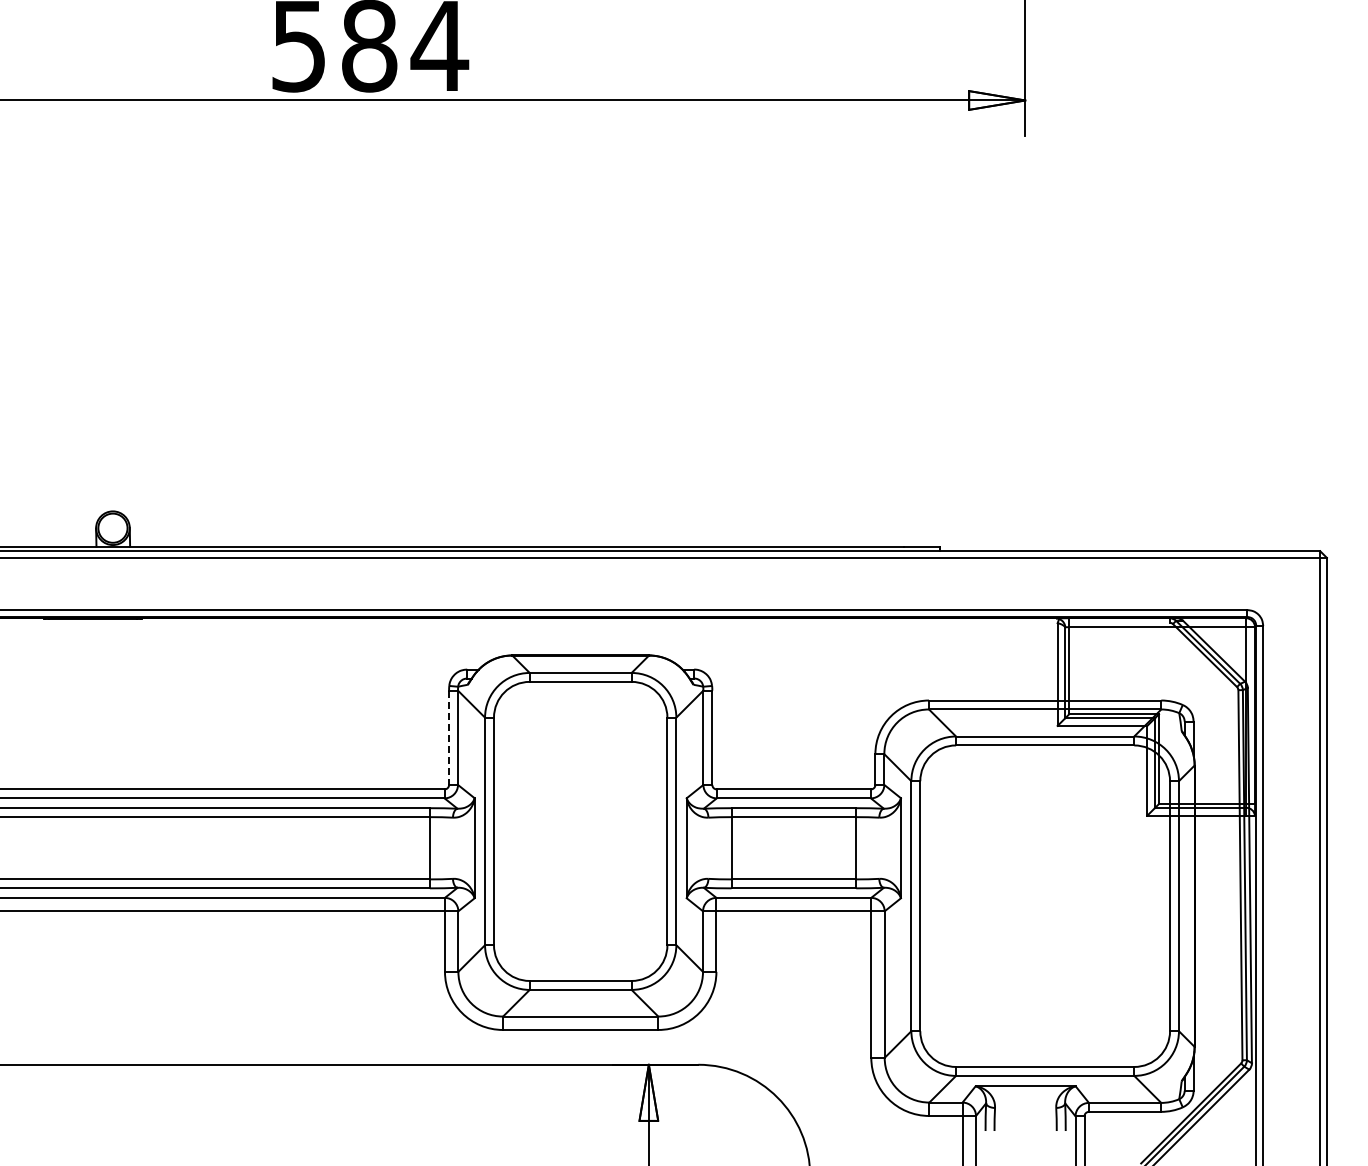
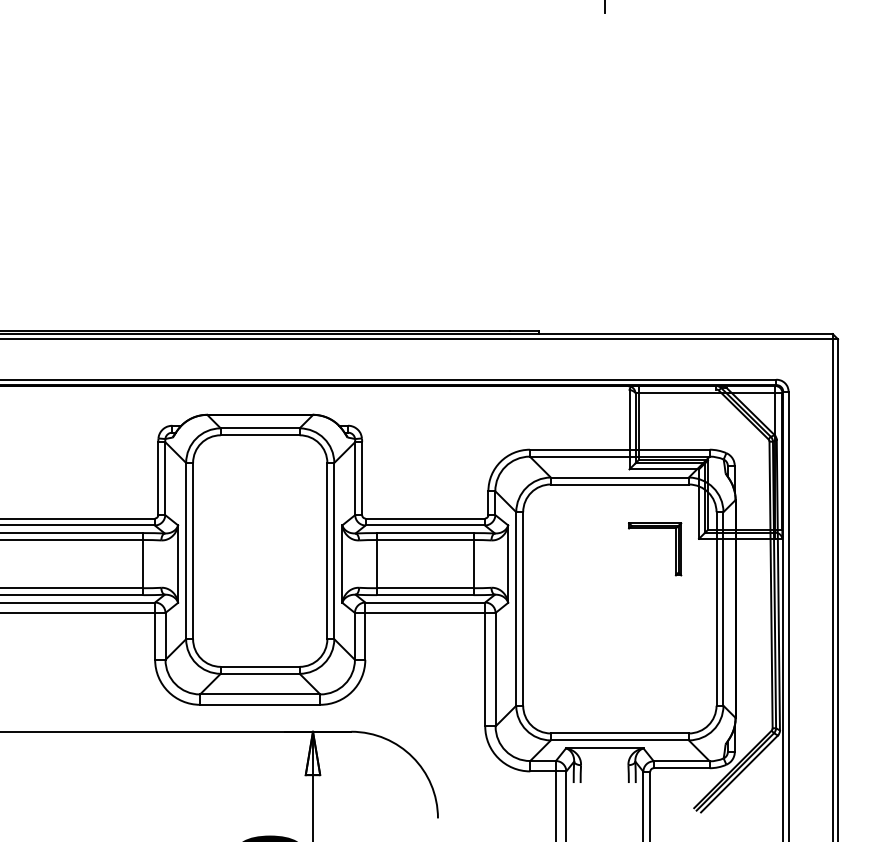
line: (449, 738) -> (158, 479), dashed -> solid
part: (1090, 802) -> (654, 528), added

